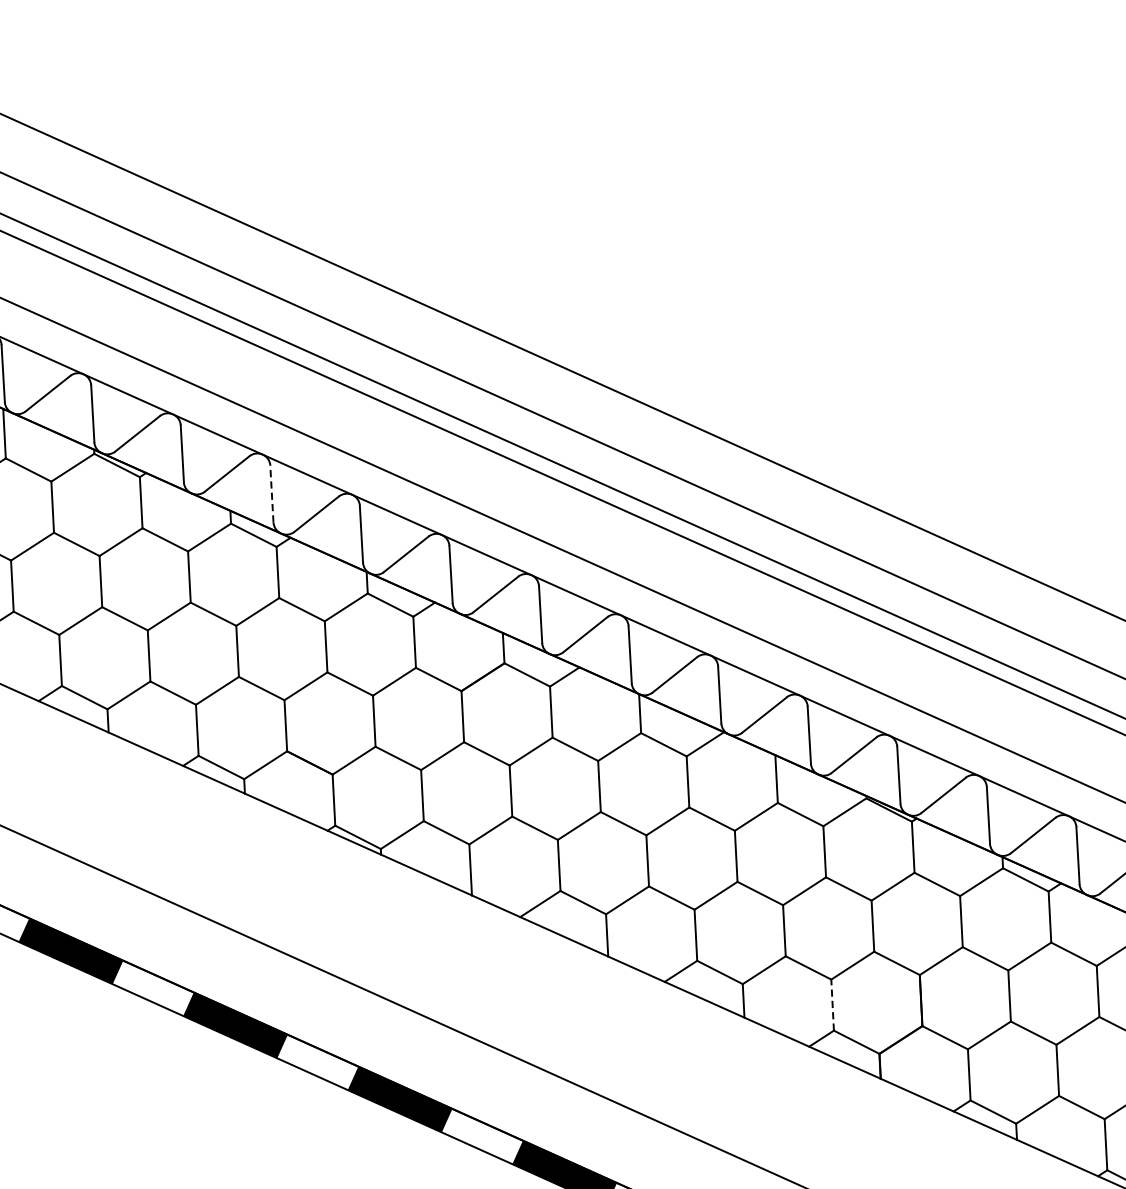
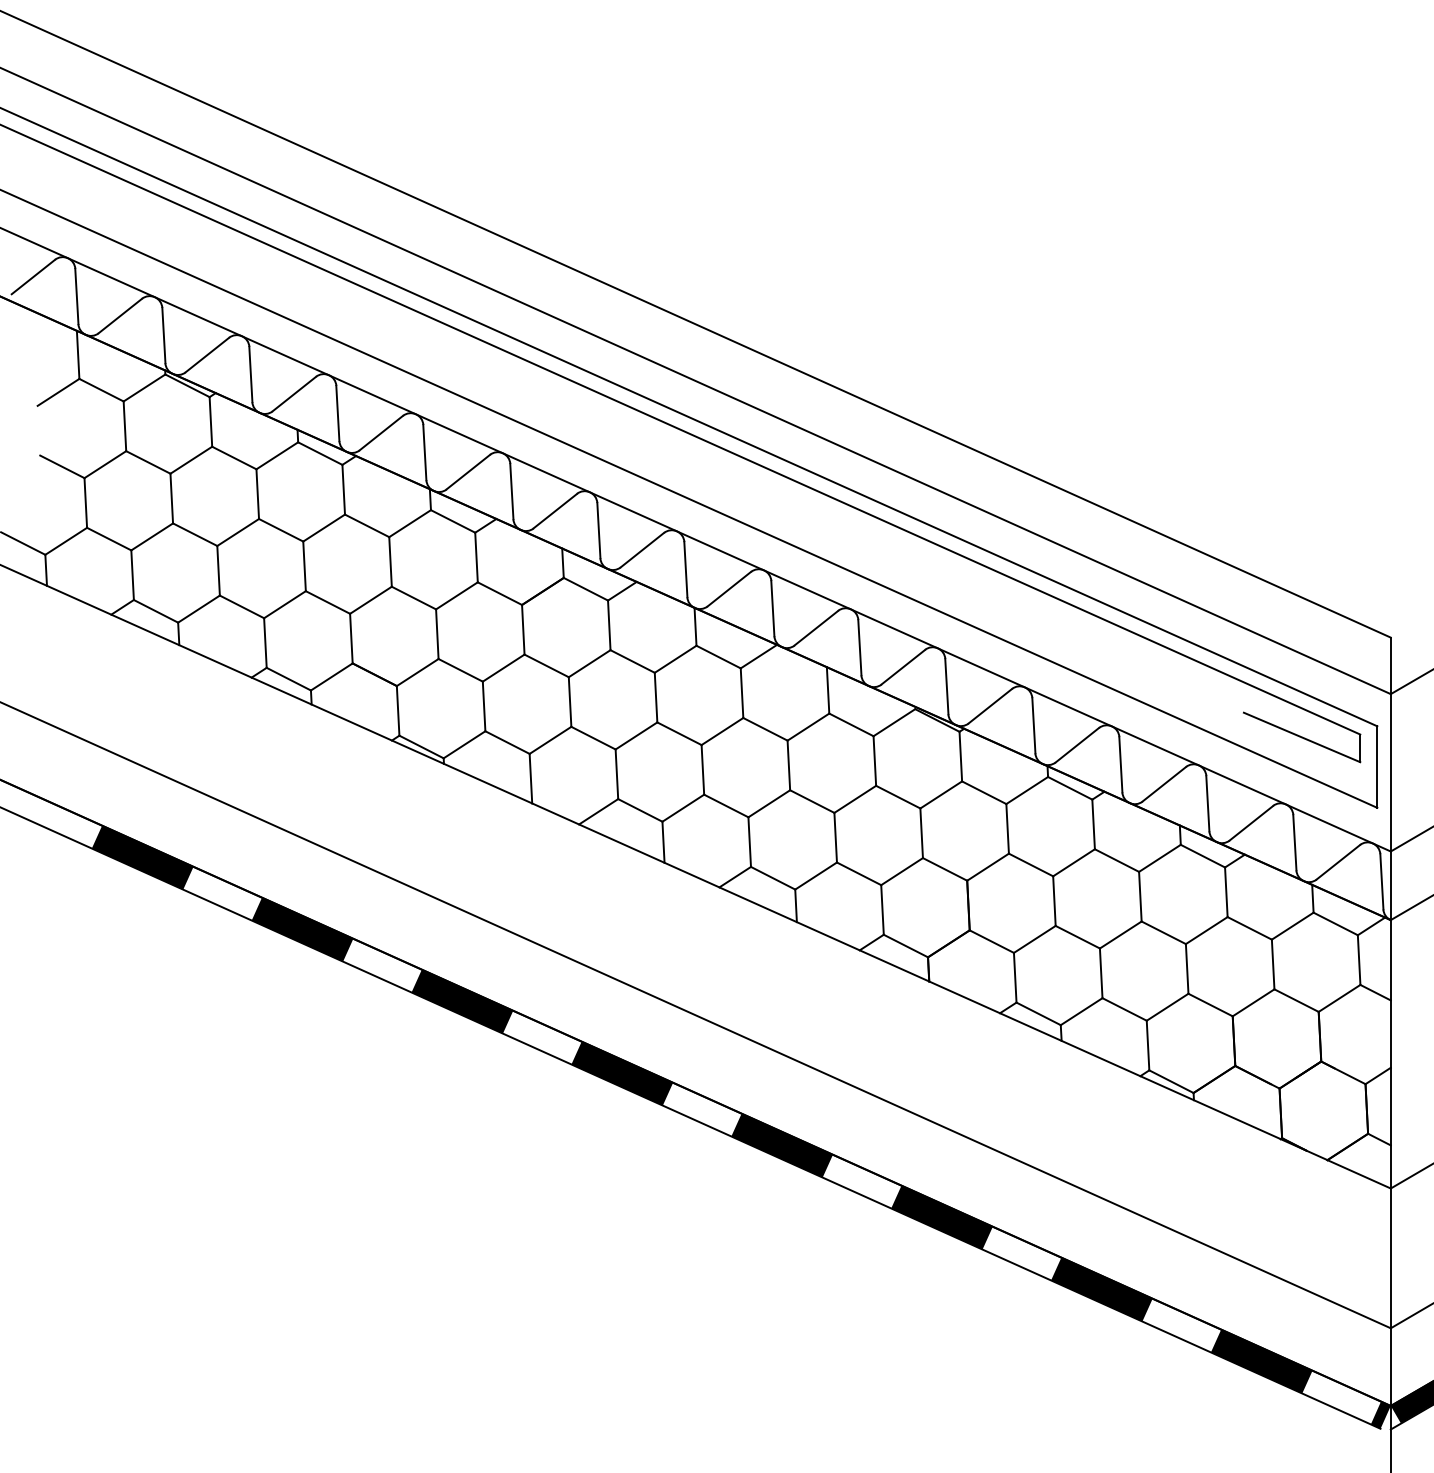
line: (271, 494) -> (337, 413), dashed -> solid
line: (832, 1004) -> (882, 909), dashed -> solid

